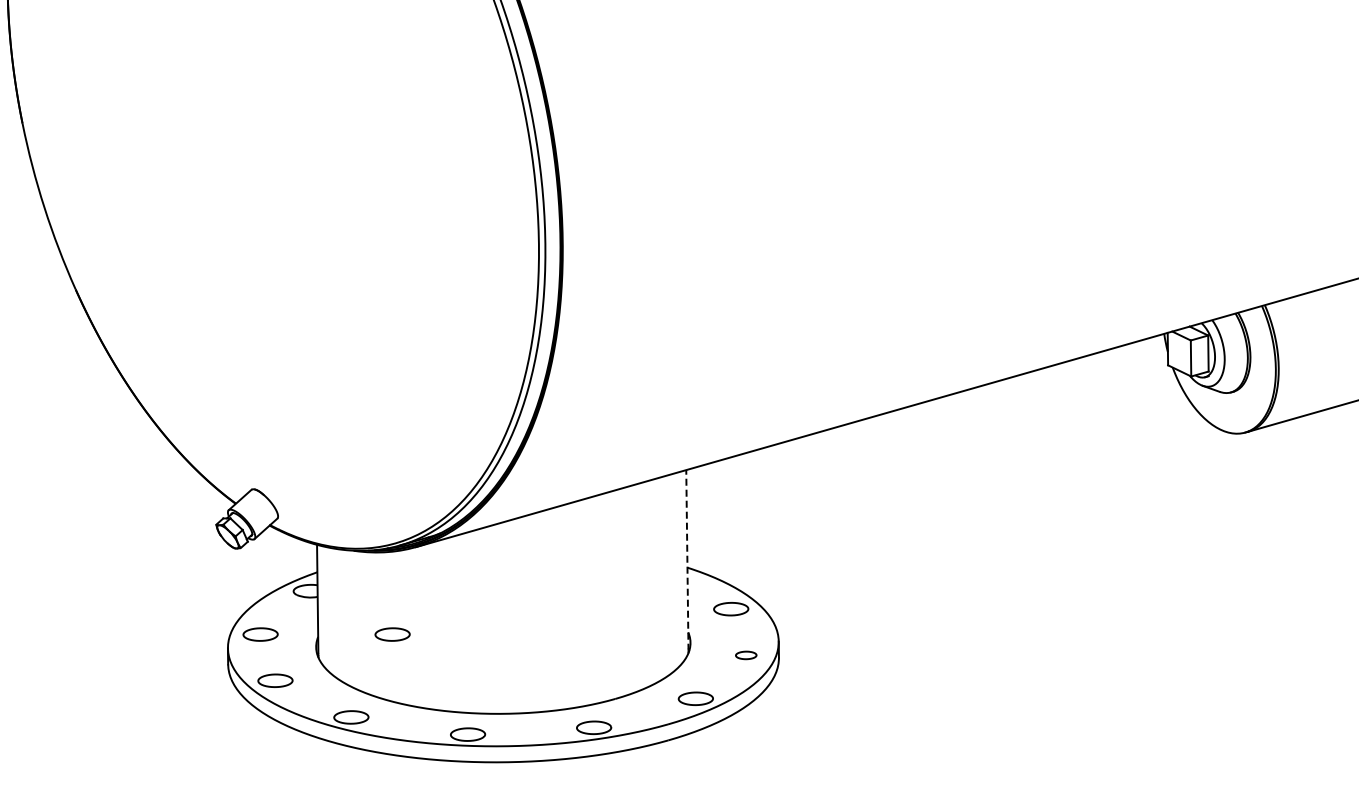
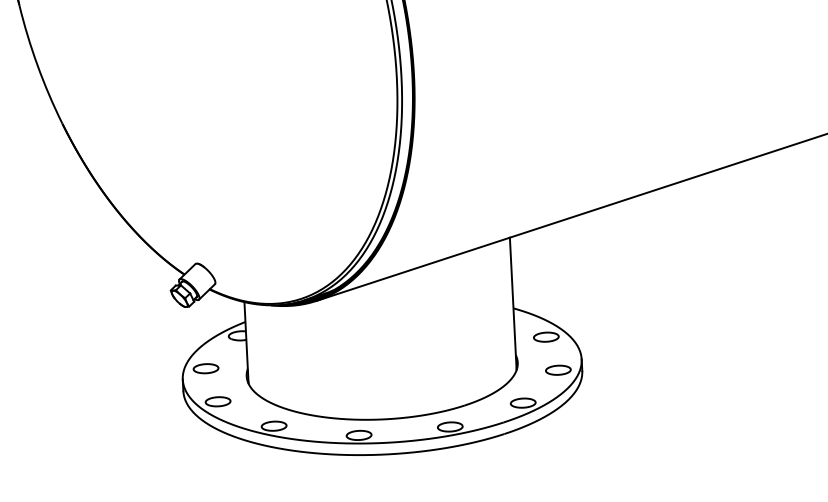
line: (687, 559) -> (513, 302), dashed -> solid
part: (392, 634) -> (301, 364), removed
part: (746, 655) -> (558, 370), size x1.67

